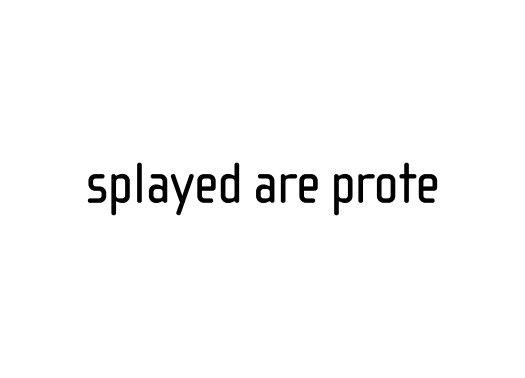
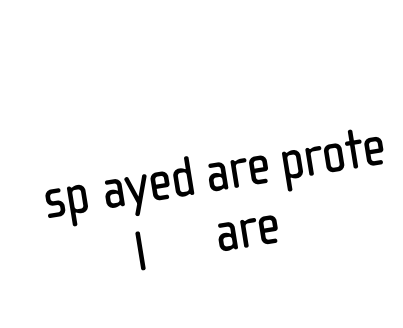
line: (139, 182) -> (140, 250), moved
part: (286, 250) -> (247, 233), added

